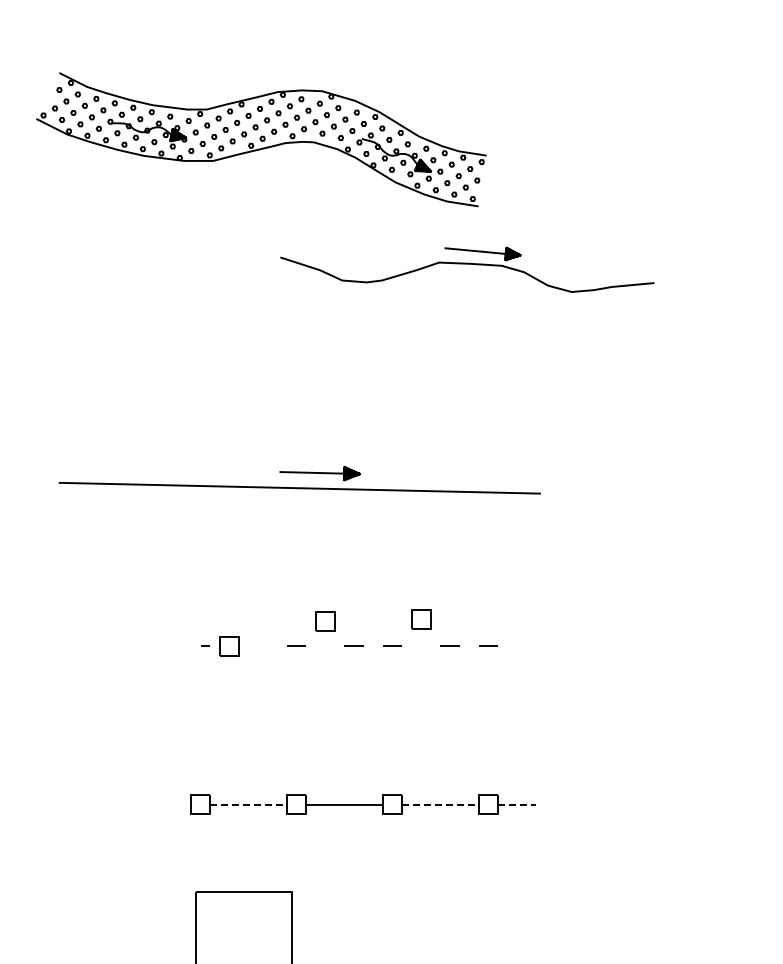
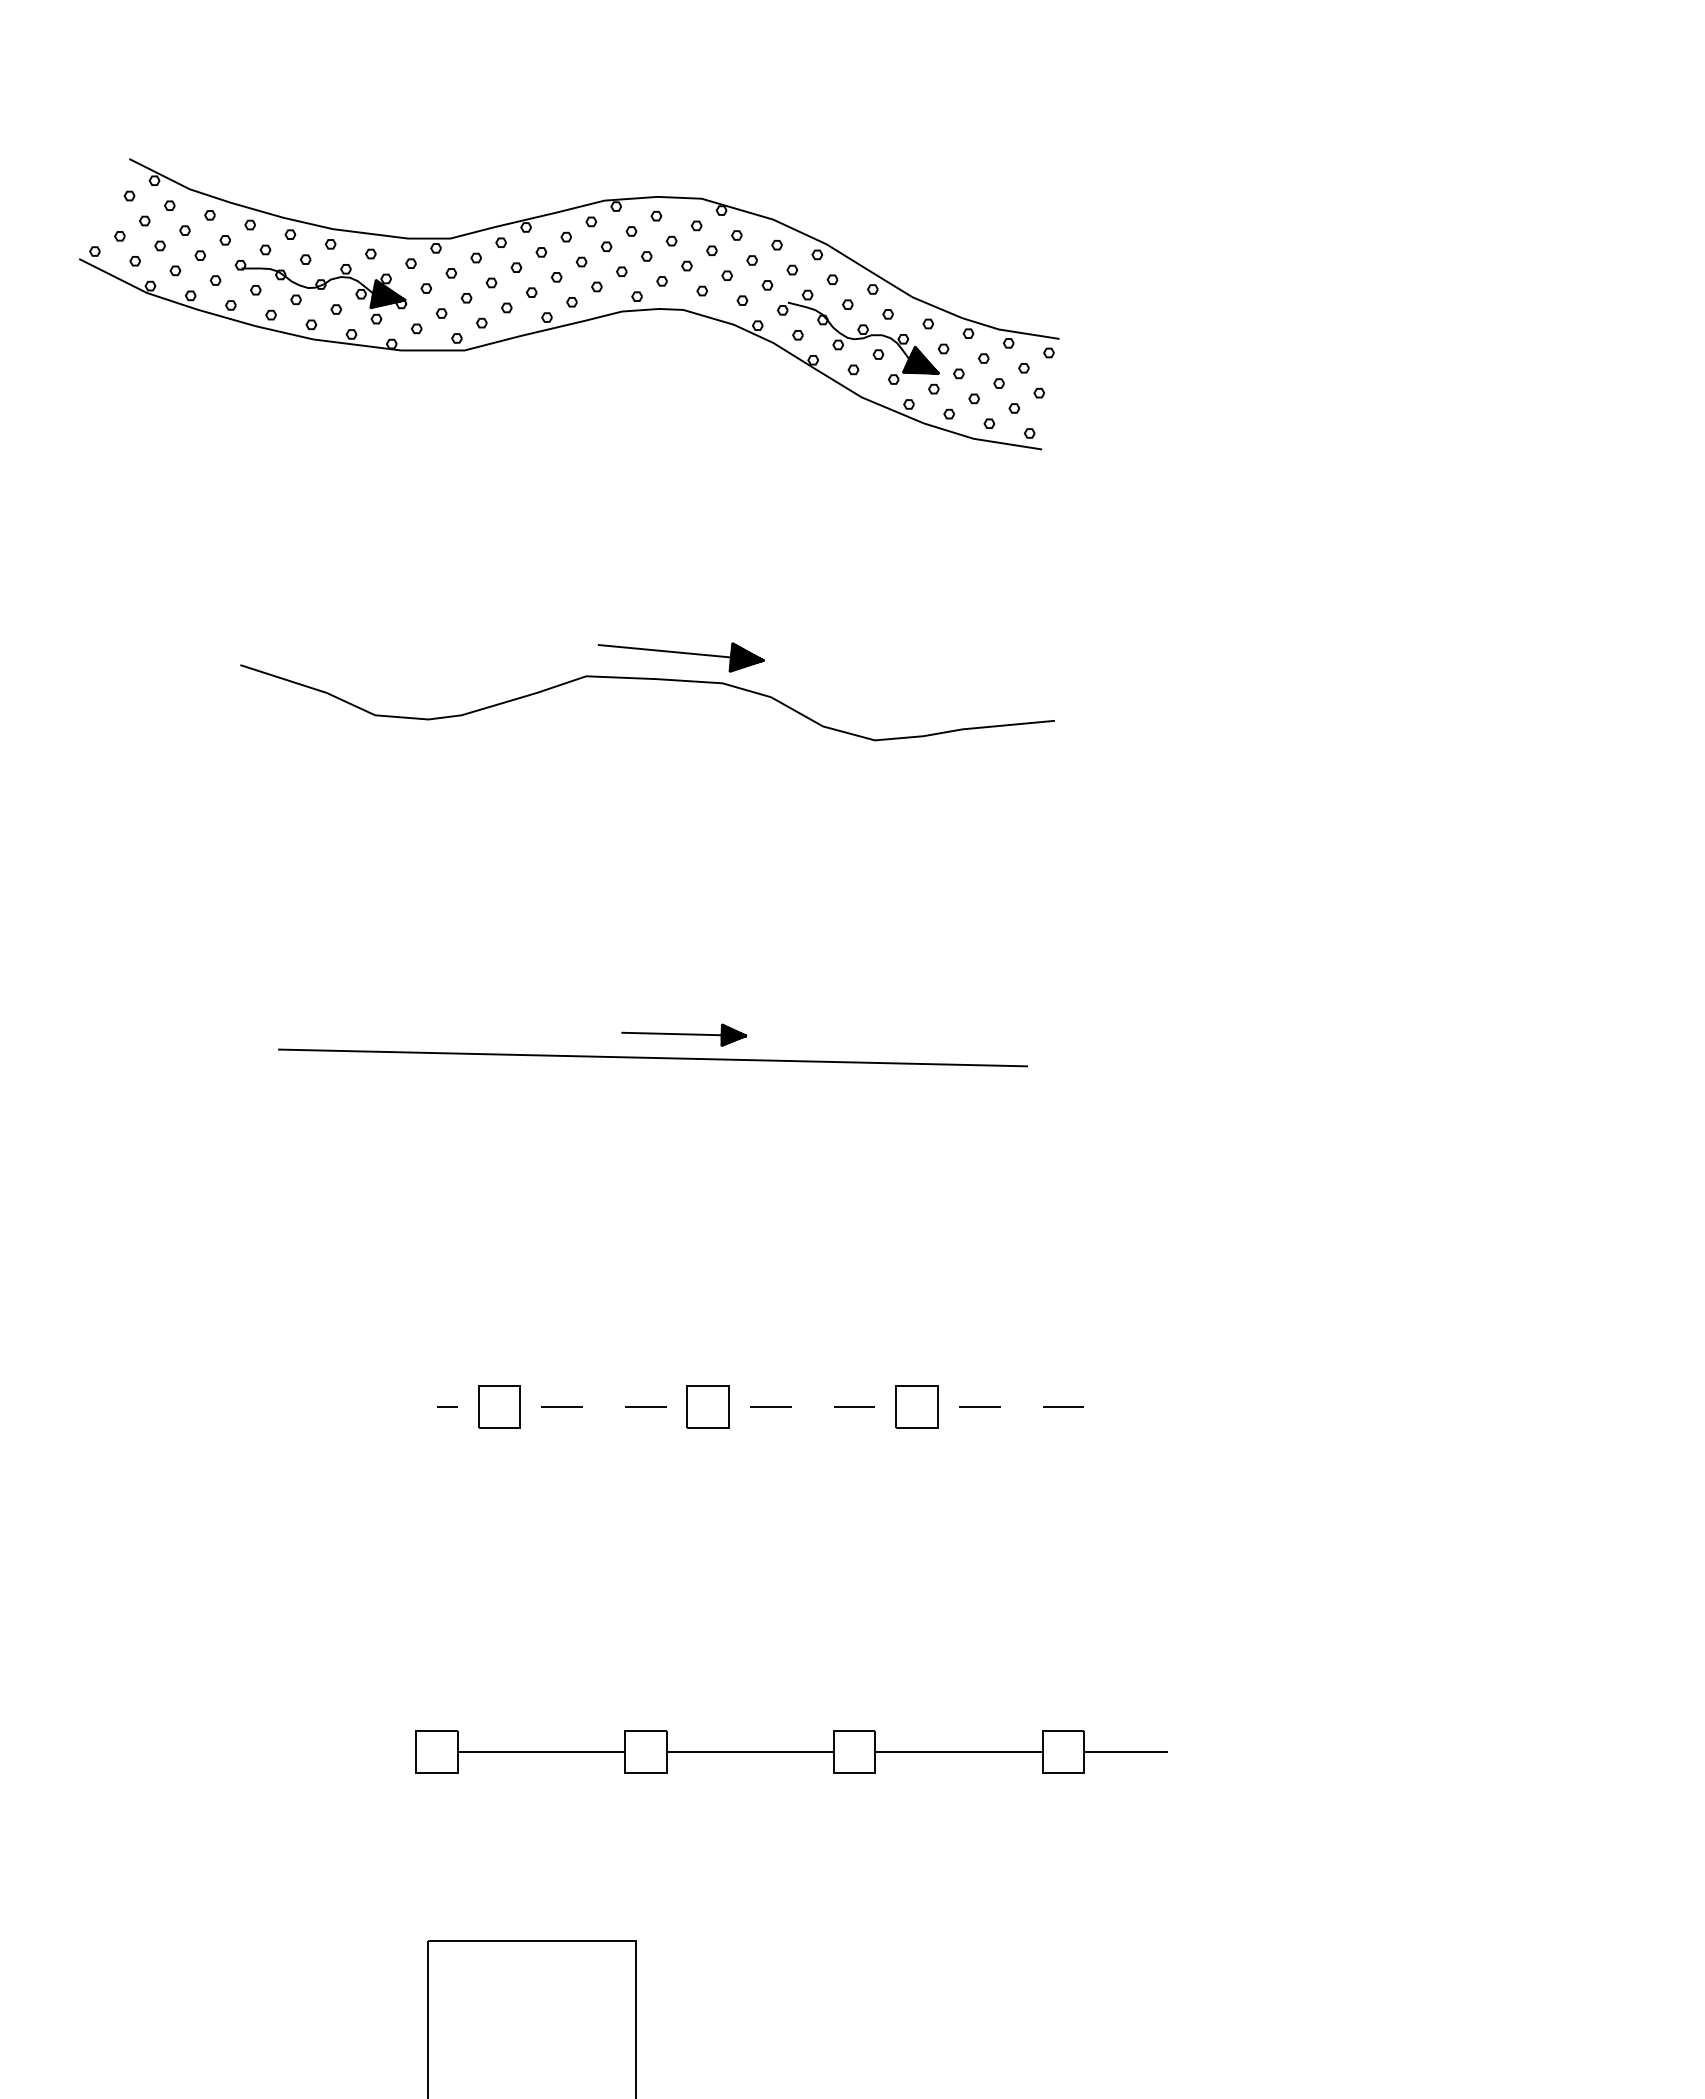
part: (467, 269) -> (647, 691), moved
part: (299, 479) -> (652, 1044), size x0.71
part: (421, 619) -> (917, 1407), moved
part: (325, 621) -> (708, 1407), moved
line: (258, 645) -> (562, 1405), added
line: (249, 804) -> (543, 1751), dashed -> solid
line: (440, 804) -> (959, 1751), dashed -> solid
line: (517, 804) -> (1126, 1751), dashed -> solid

